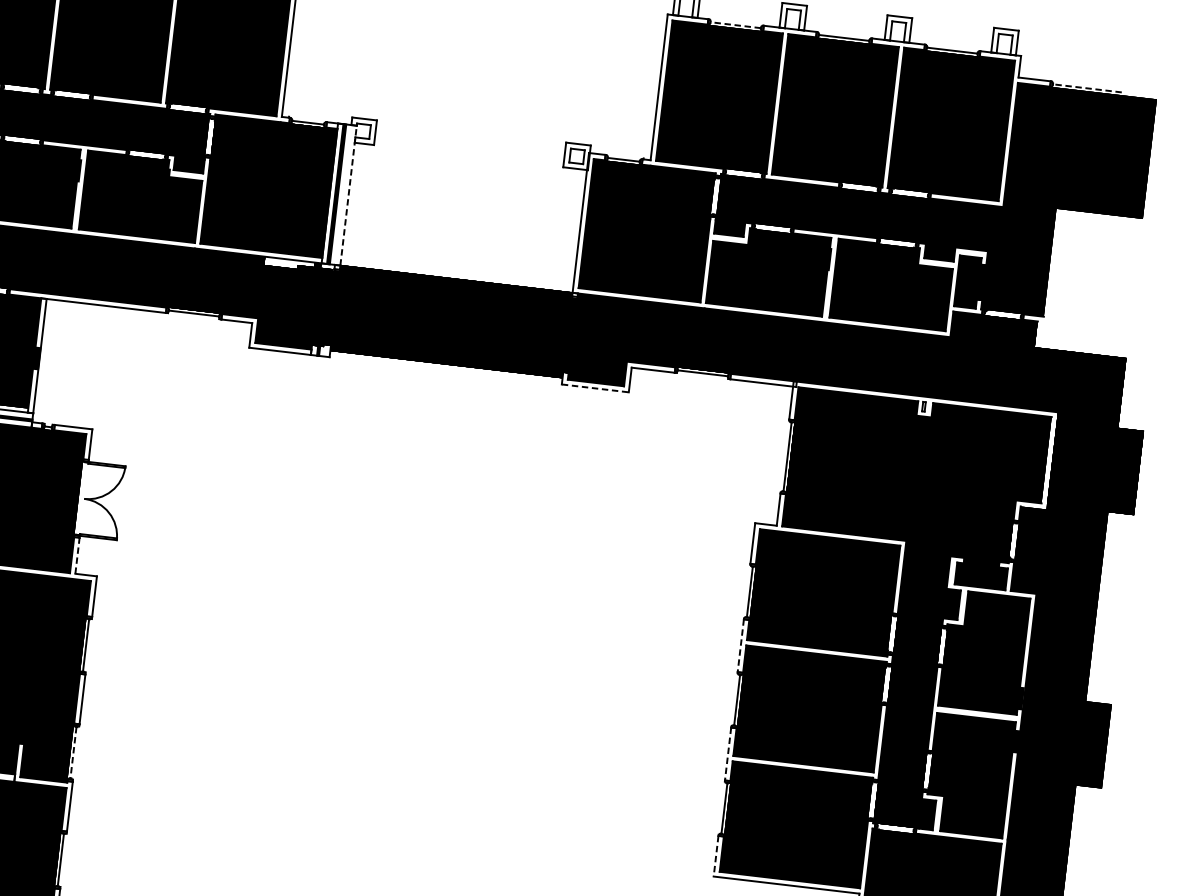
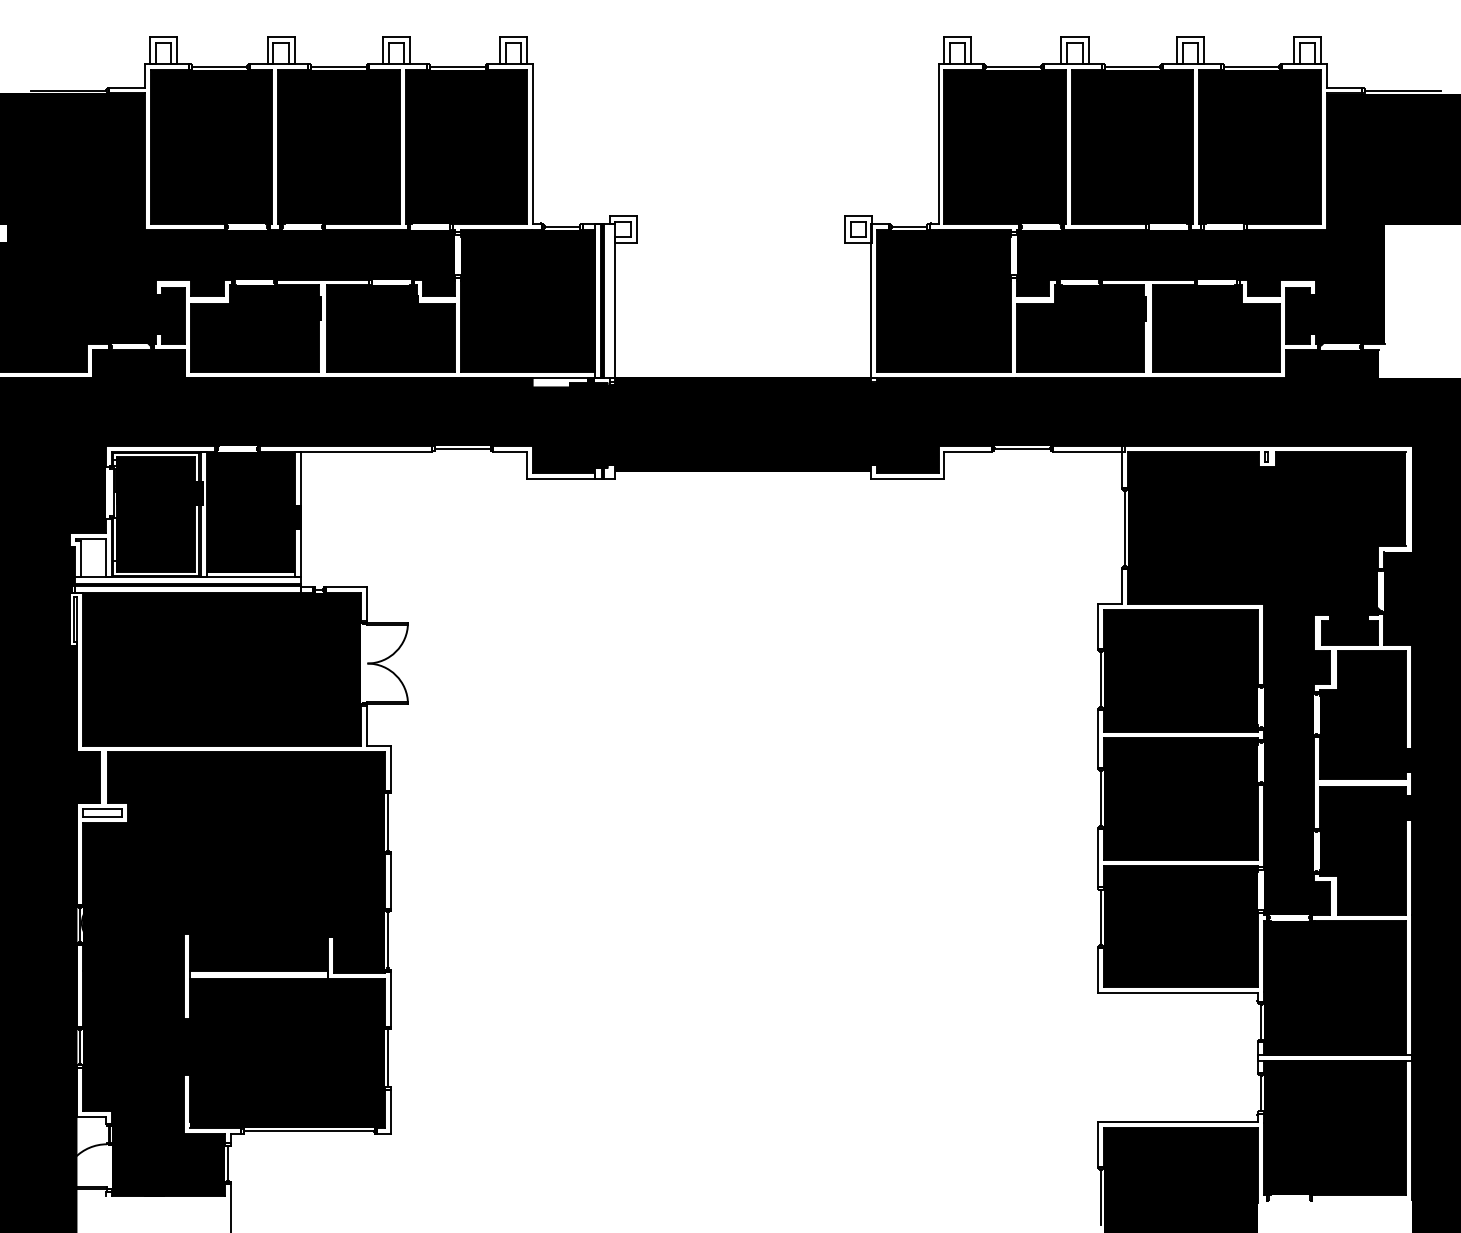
line: (735, 24) -> (1013, 66), dashed -> solid
line: (1087, 88) -> (1403, 90), dashed -> solid
line: (348, 196) -> (615, 301), dashed -> solid
line: (595, 388) -> (907, 478), dashed -> solid
line: (77, 556) -> (367, 726), dashed -> solid
line: (741, 646) -> (1098, 739), dashed -> solid
line: (73, 753) -> (388, 940), dashed -> solid
line: (728, 754) -> (1098, 858), dashed -> solid
line: (716, 857) -> (1098, 971), dashed -> solid

